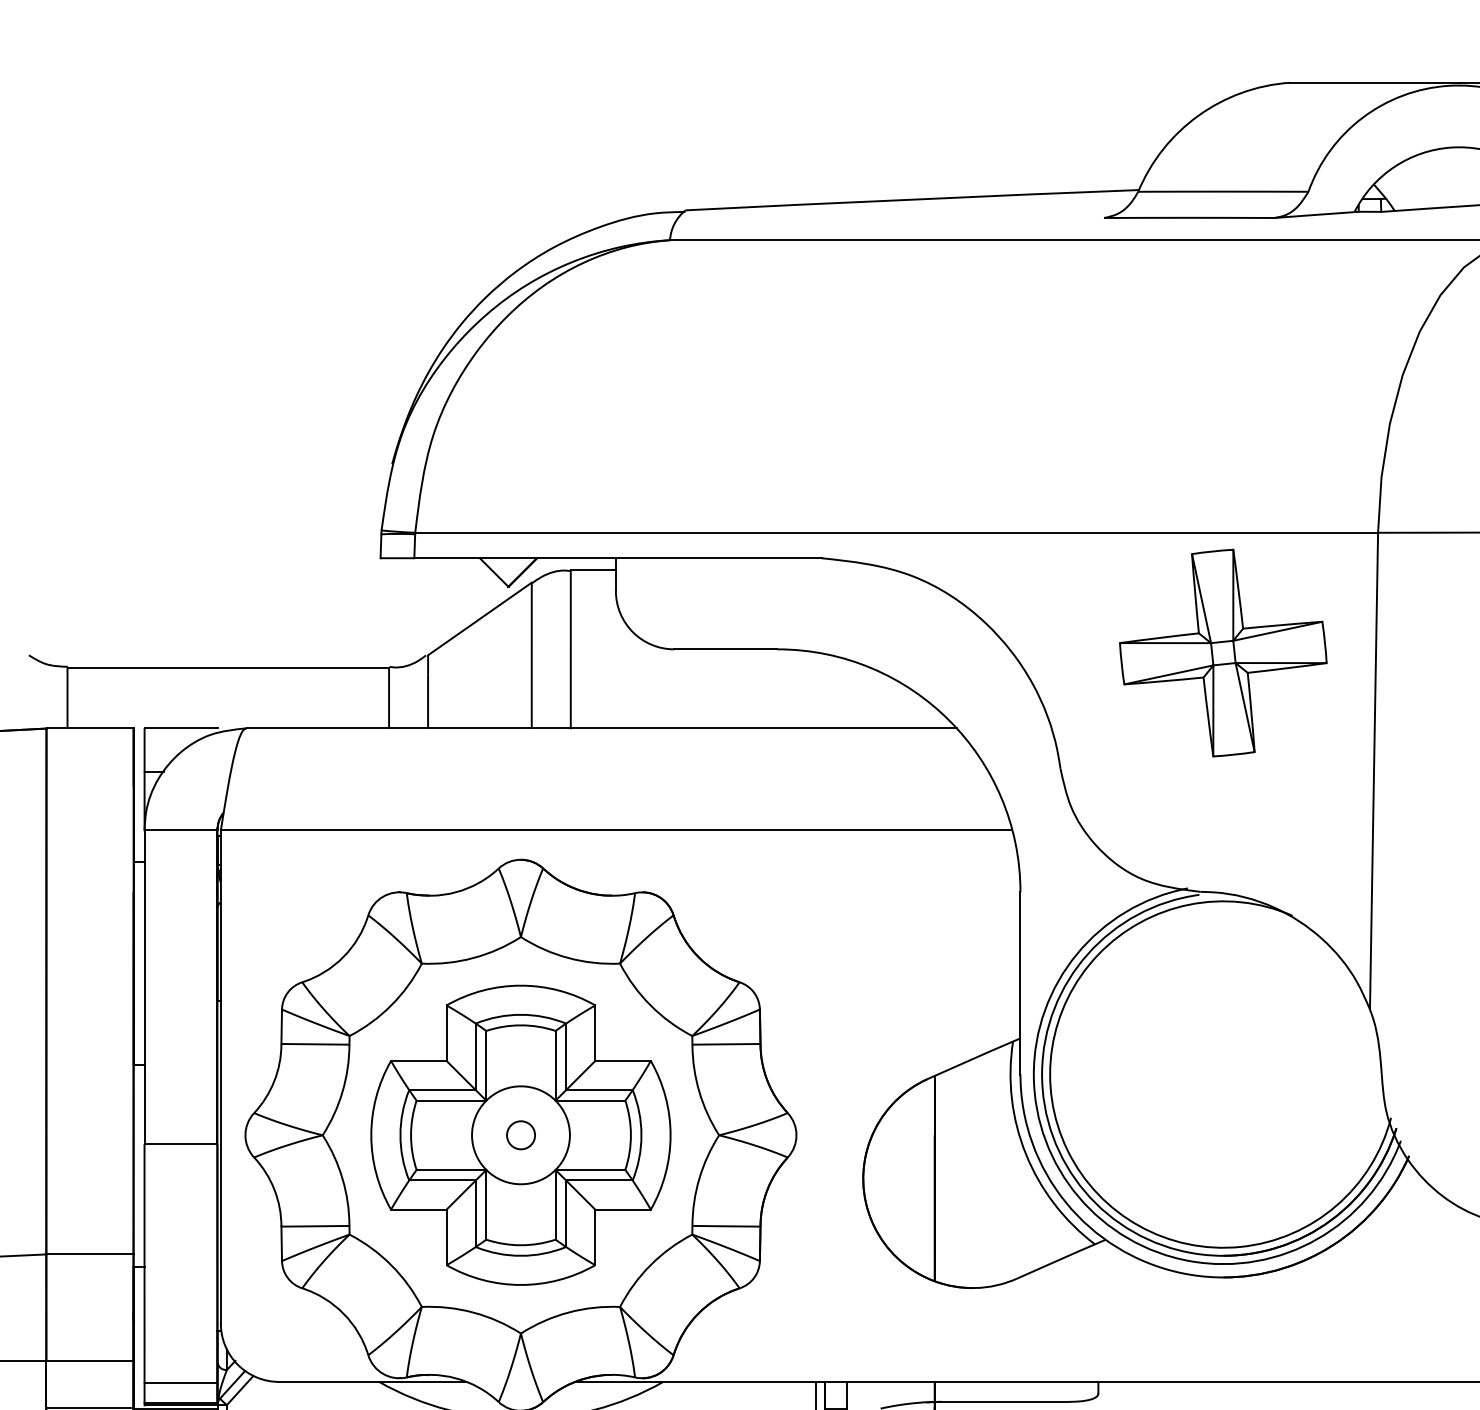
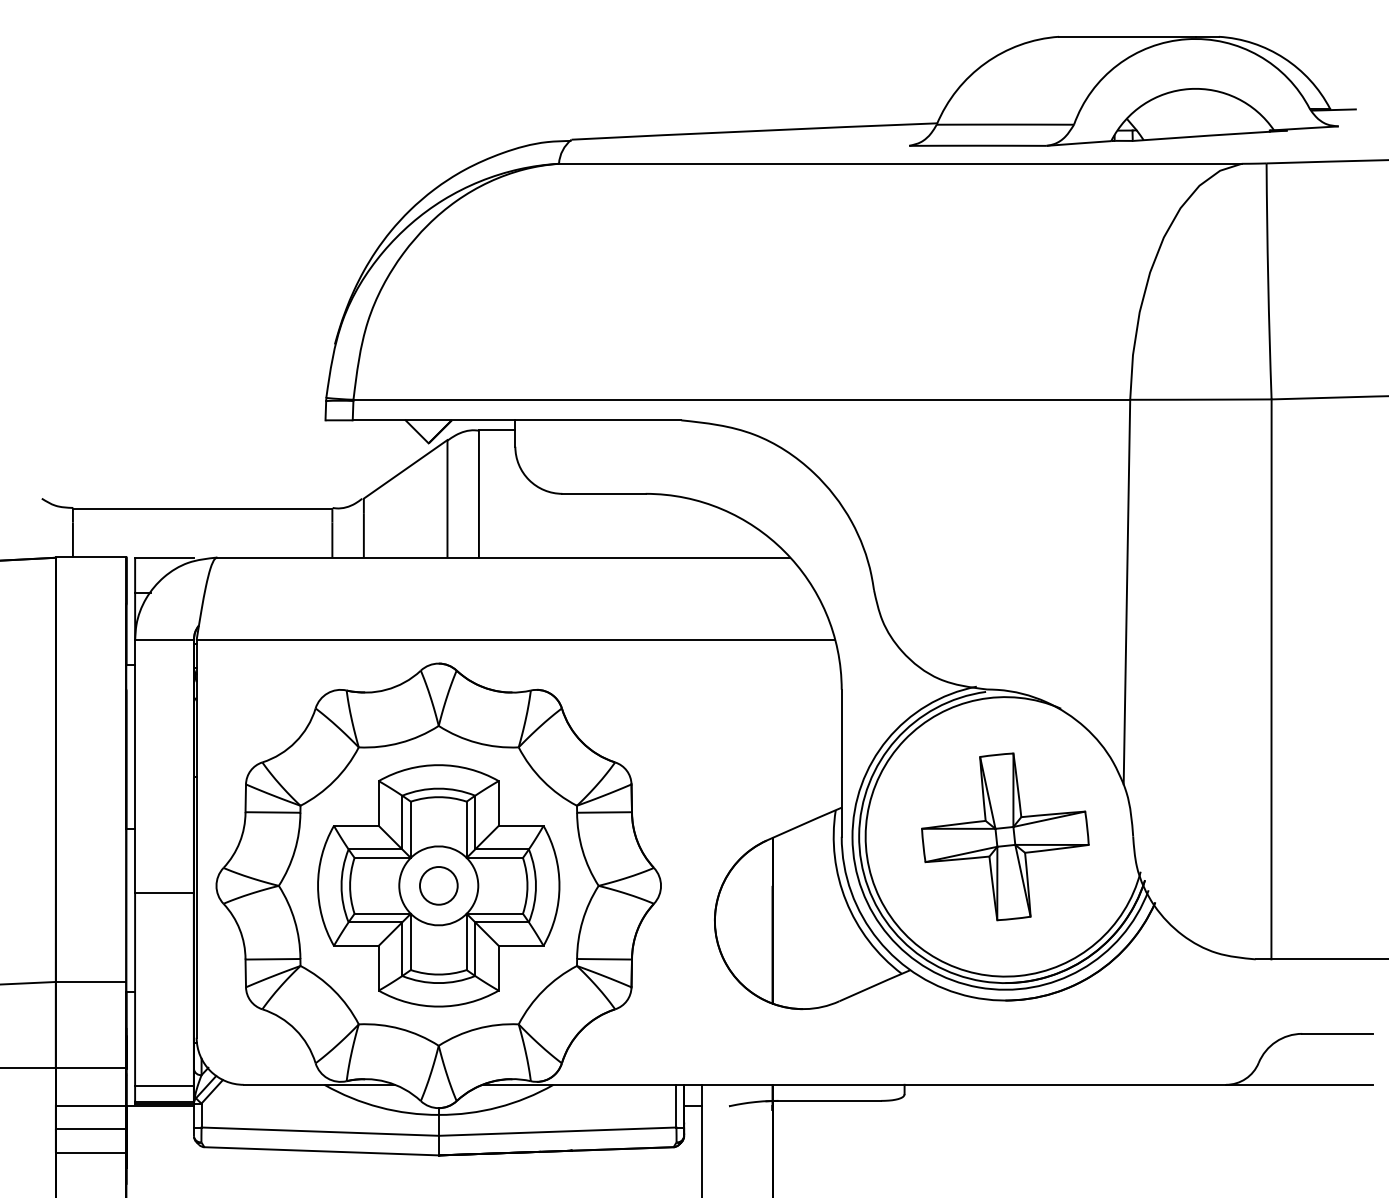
part: (1223, 652) -> (1005, 836), moved
circle: (520, 1134) -> (438, 885), size x1.67

